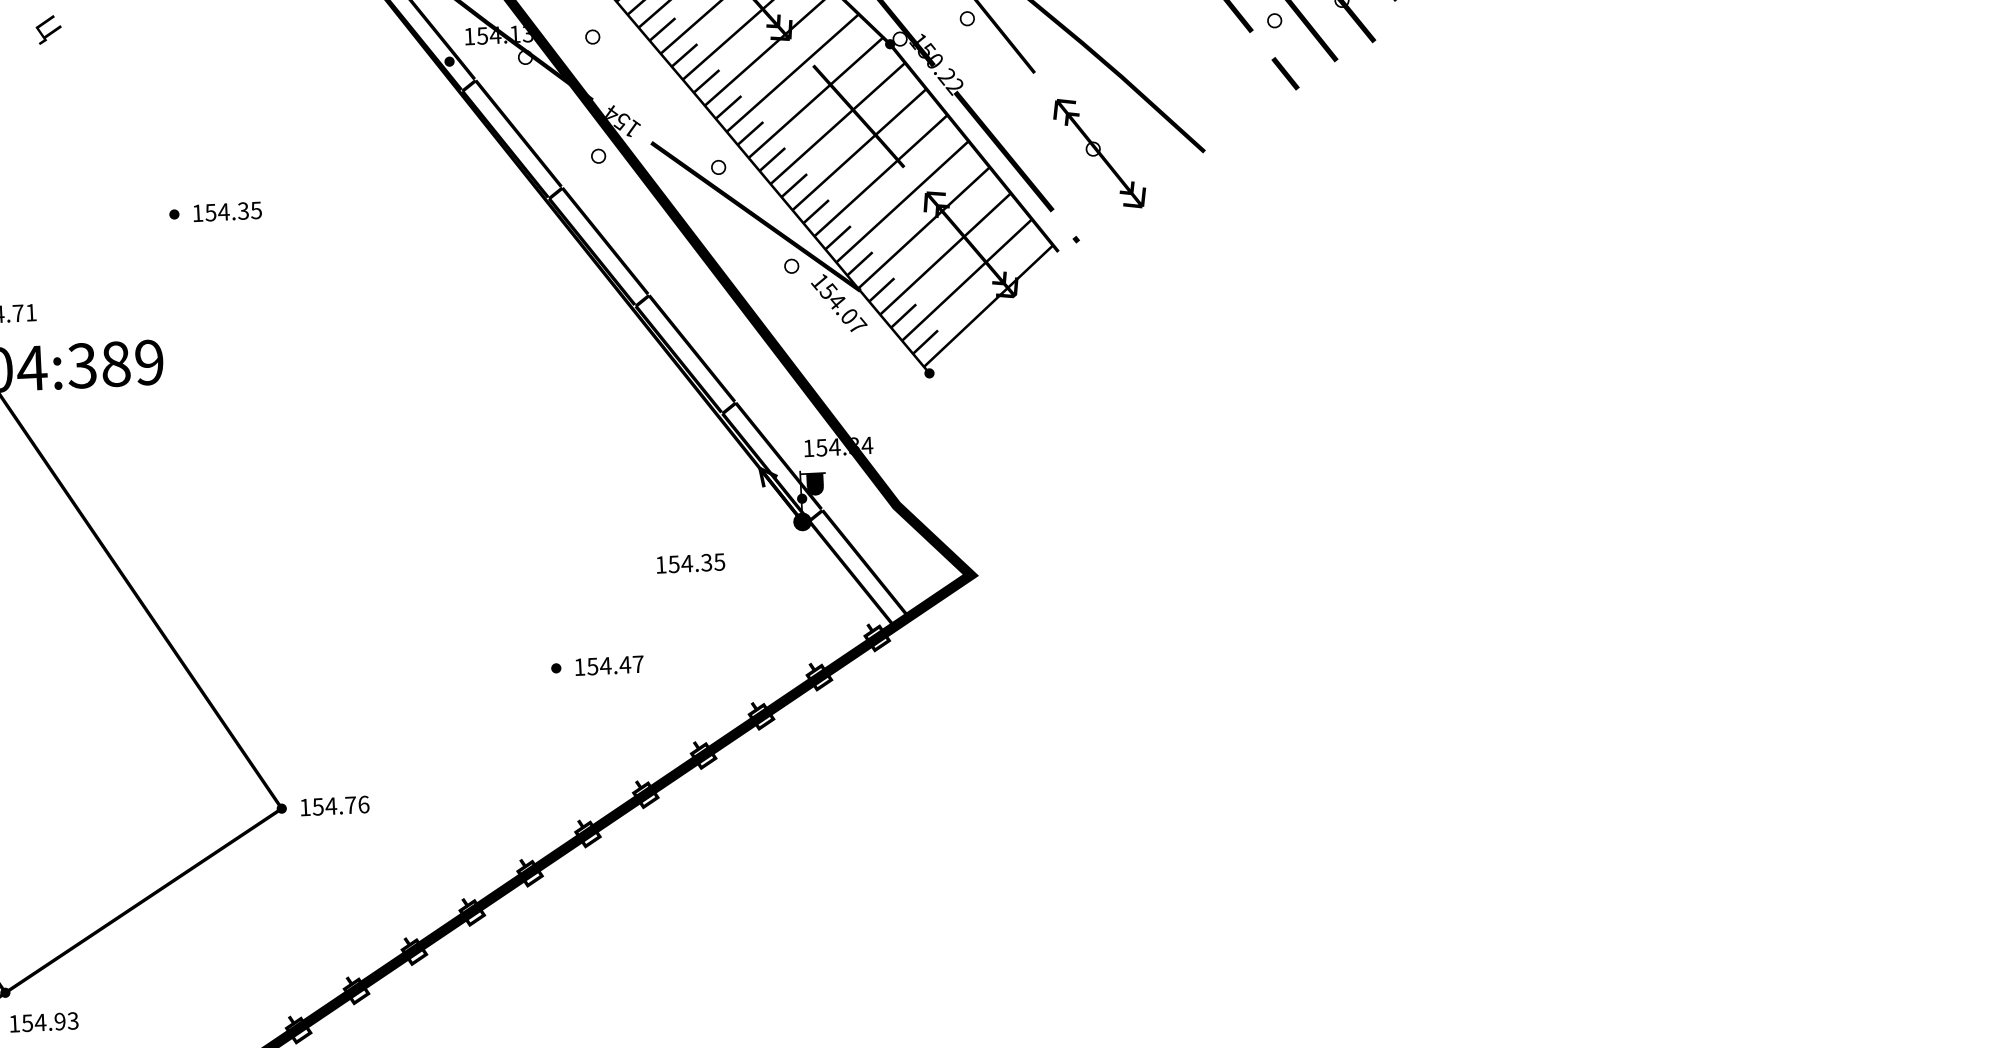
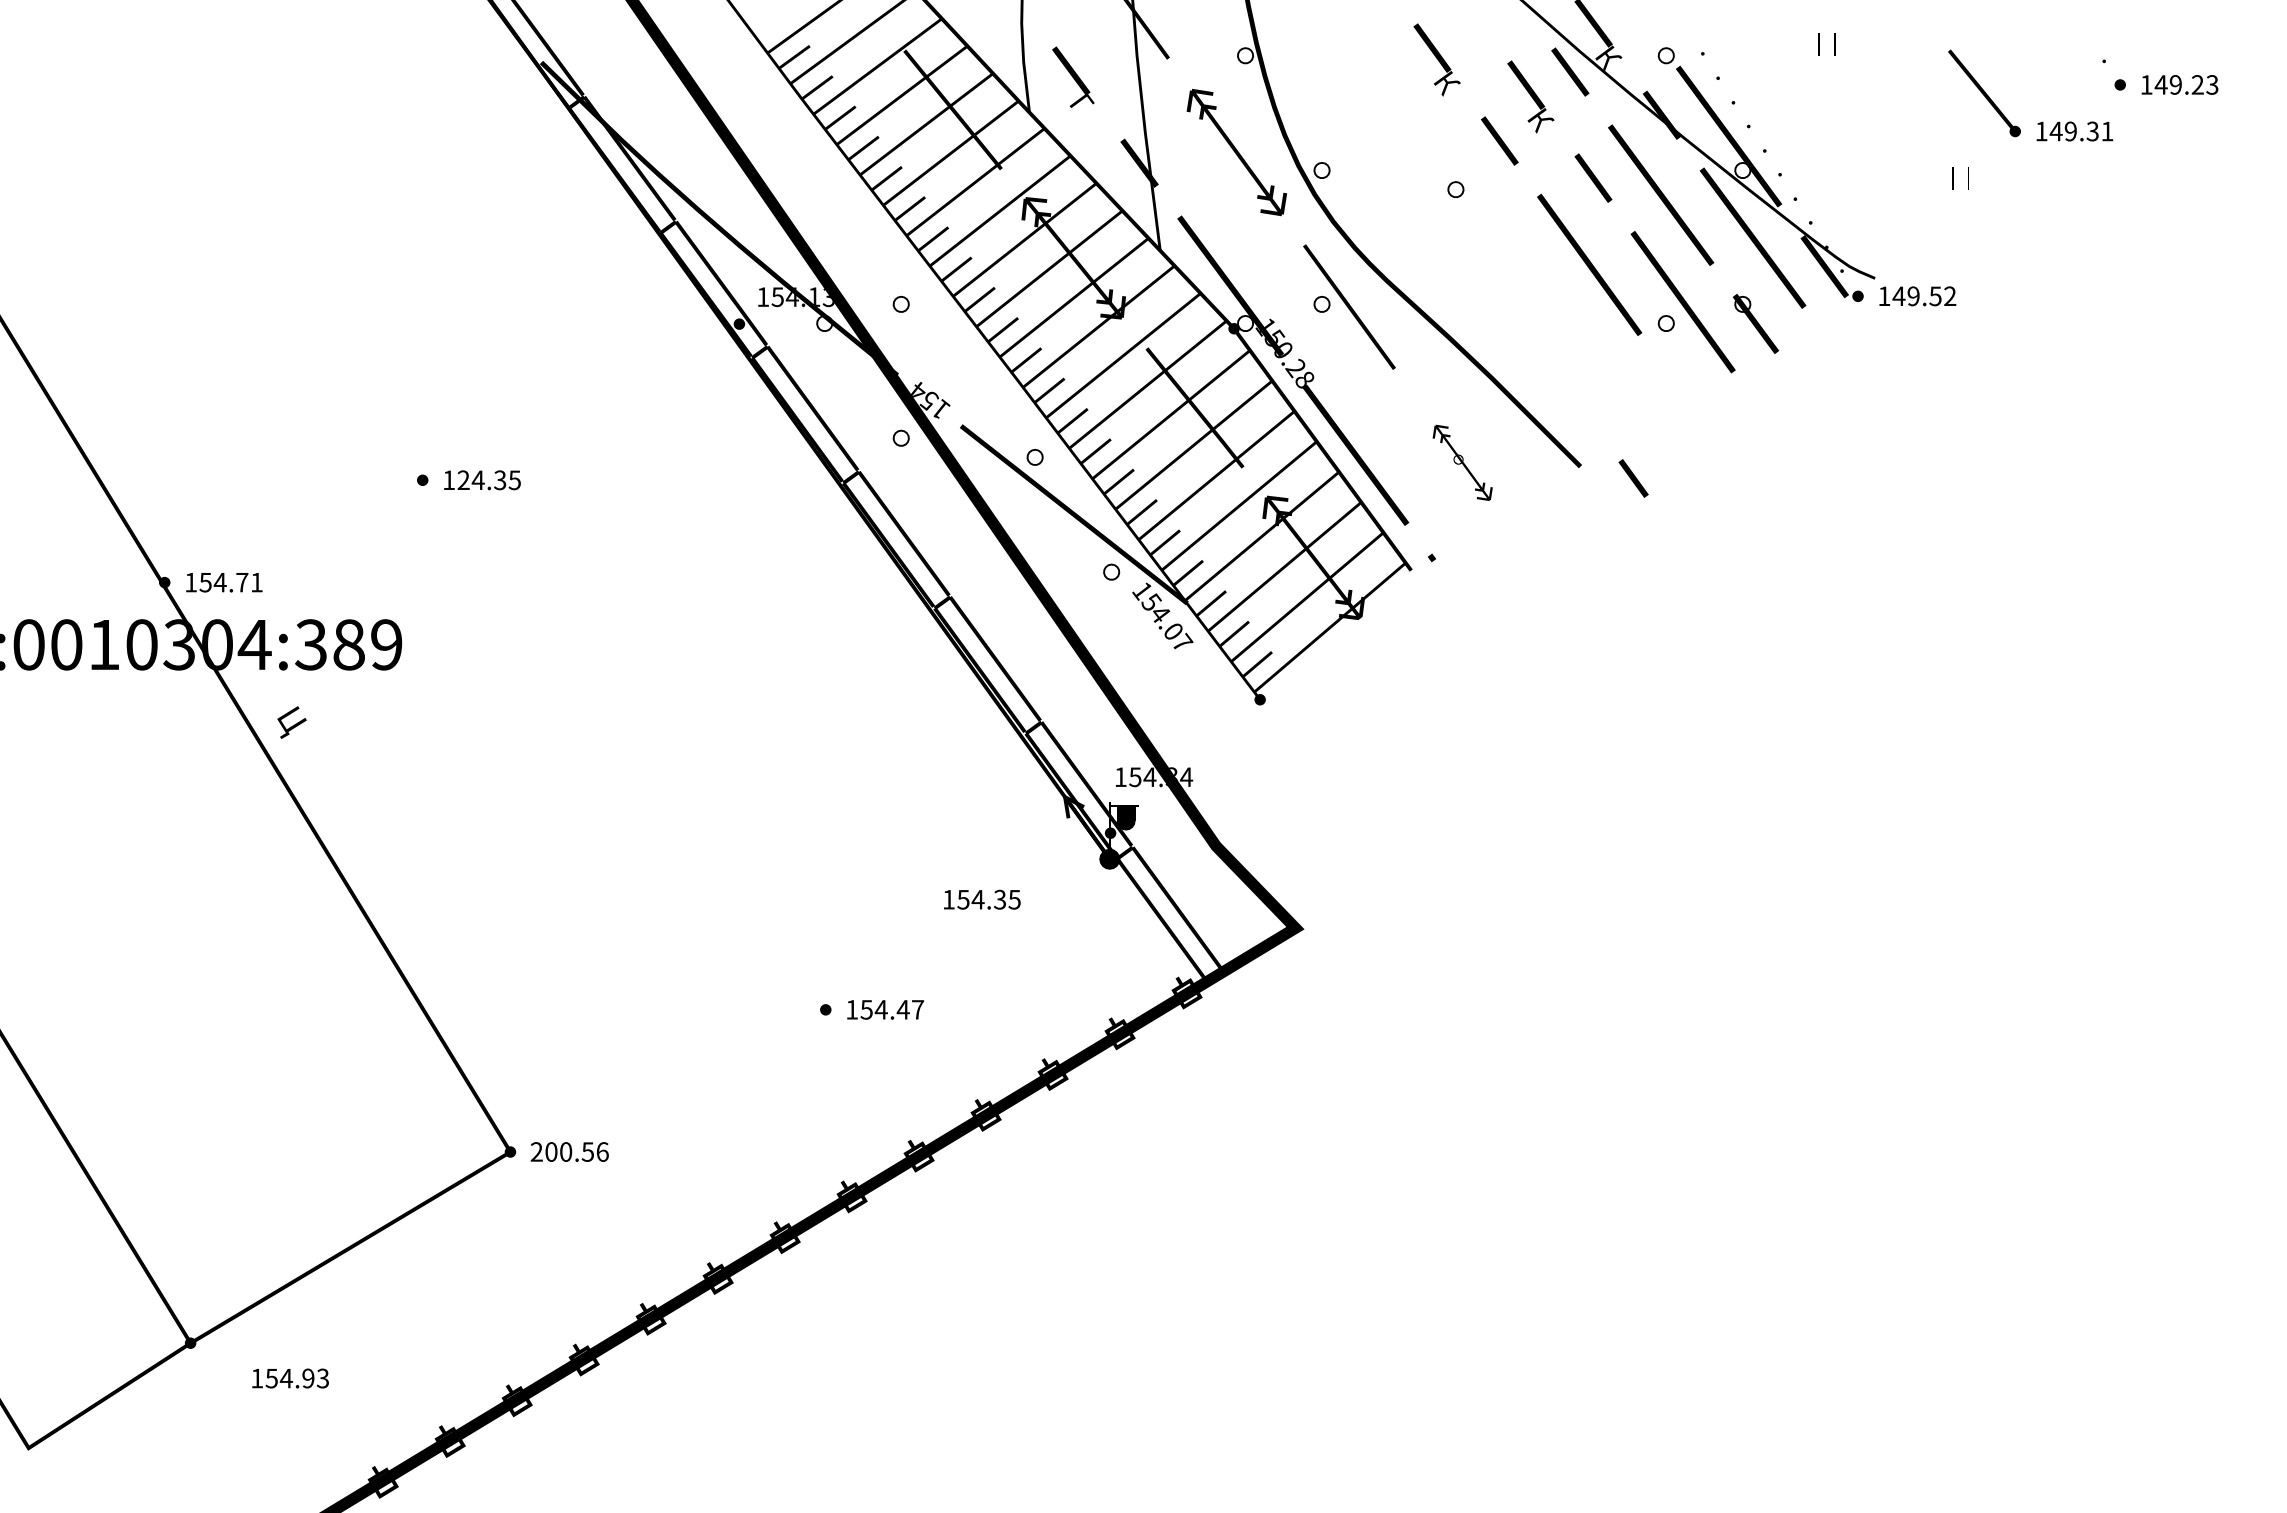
text: (48, 29) -> (291, 722), moved
part: (1285, 73) -> (1633, 478), moved
text: (954, 87) -> (1303, 380), 150.22 -> 150.28
part: (1099, 153) -> (1462, 462), size x0.6
text: (210, 212) -> (463, 480), 154.35 -> 124.35
text: (328, 805) -> (562, 1151), 154.76 -> 200.56
text: (44, 1022) -> (290, 1378), moved

